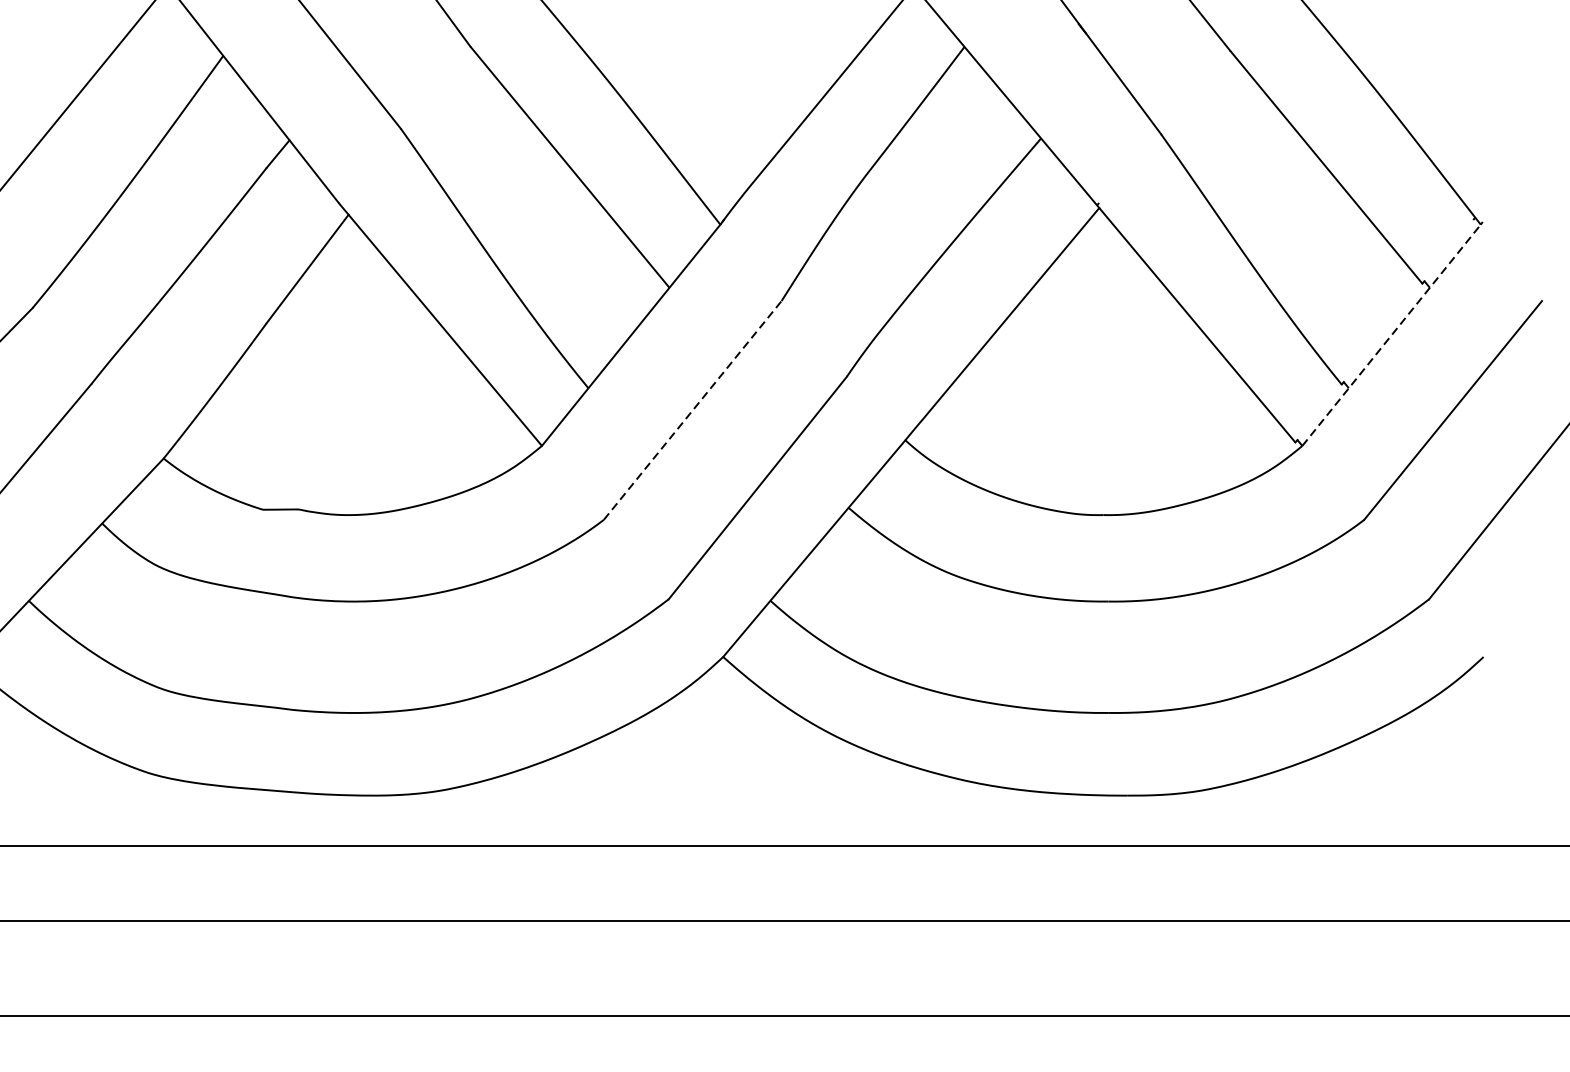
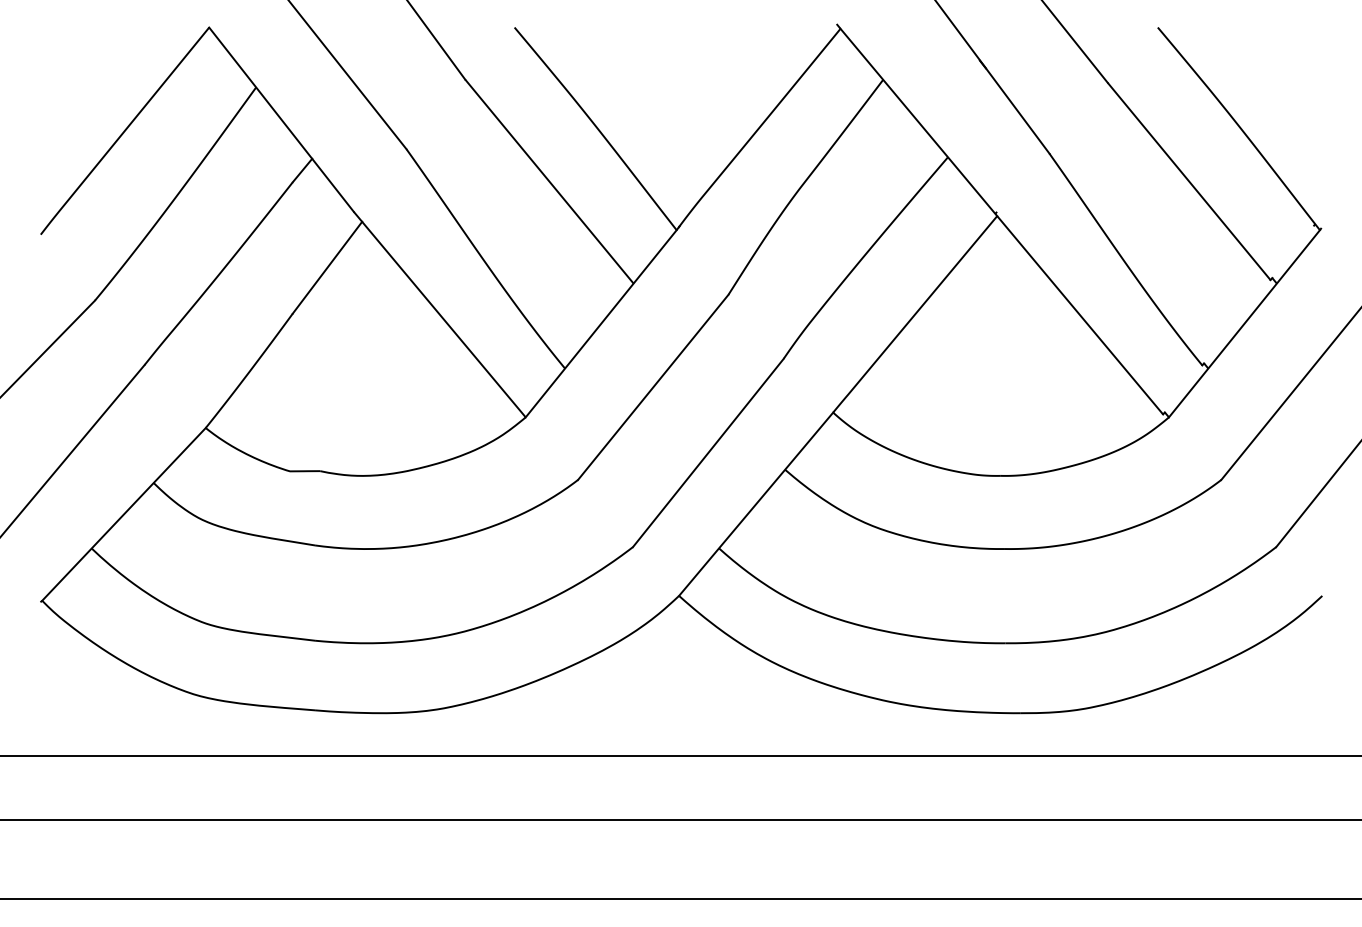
line: (1391, 334) -> (1244, 323), dashed -> solid
line: (692, 410) -> (653, 387), dashed -> solid

